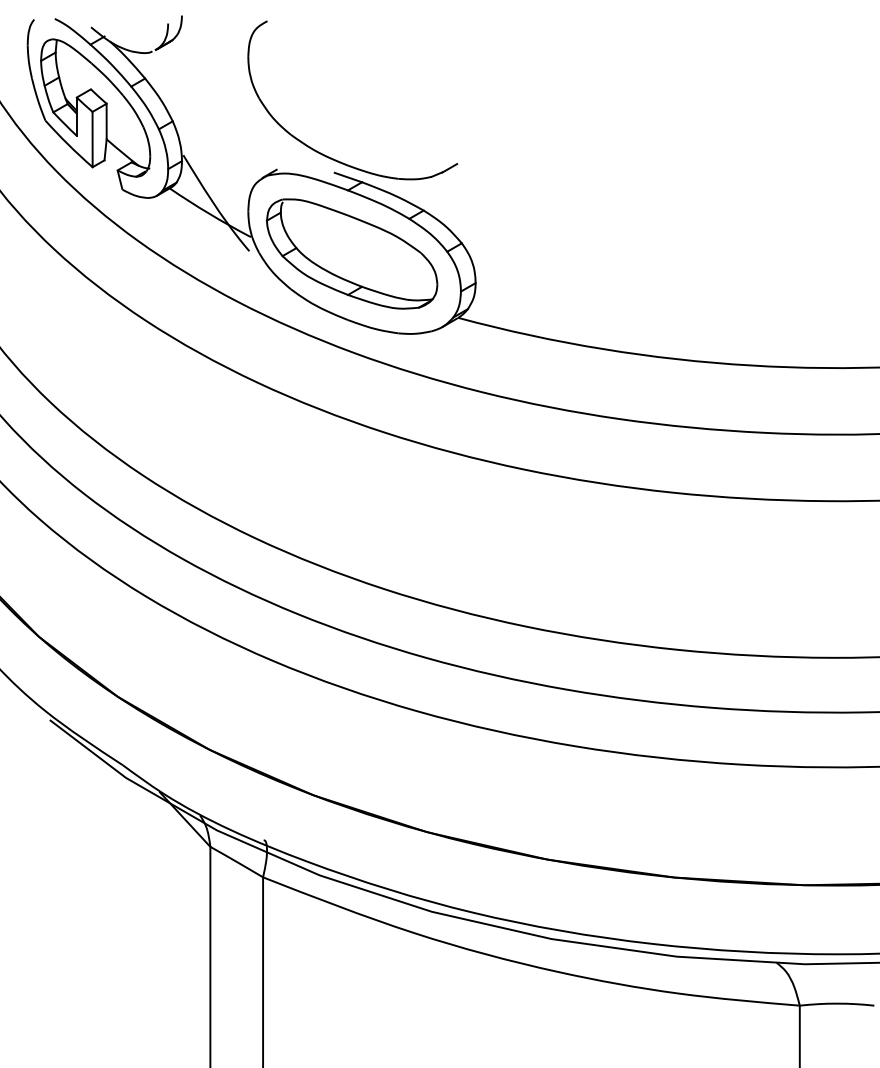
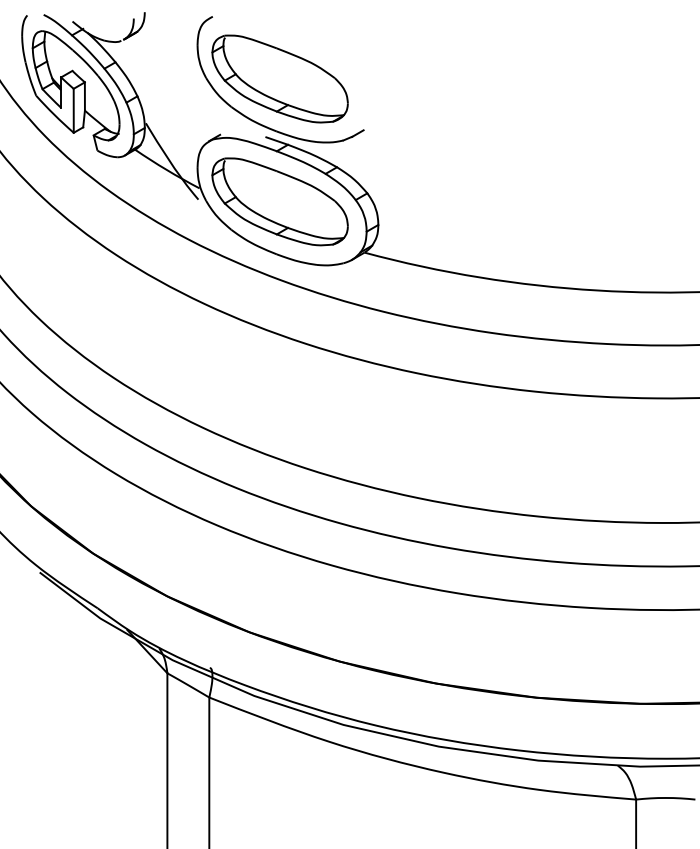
part: (351, 98) -> (279, 78), added

